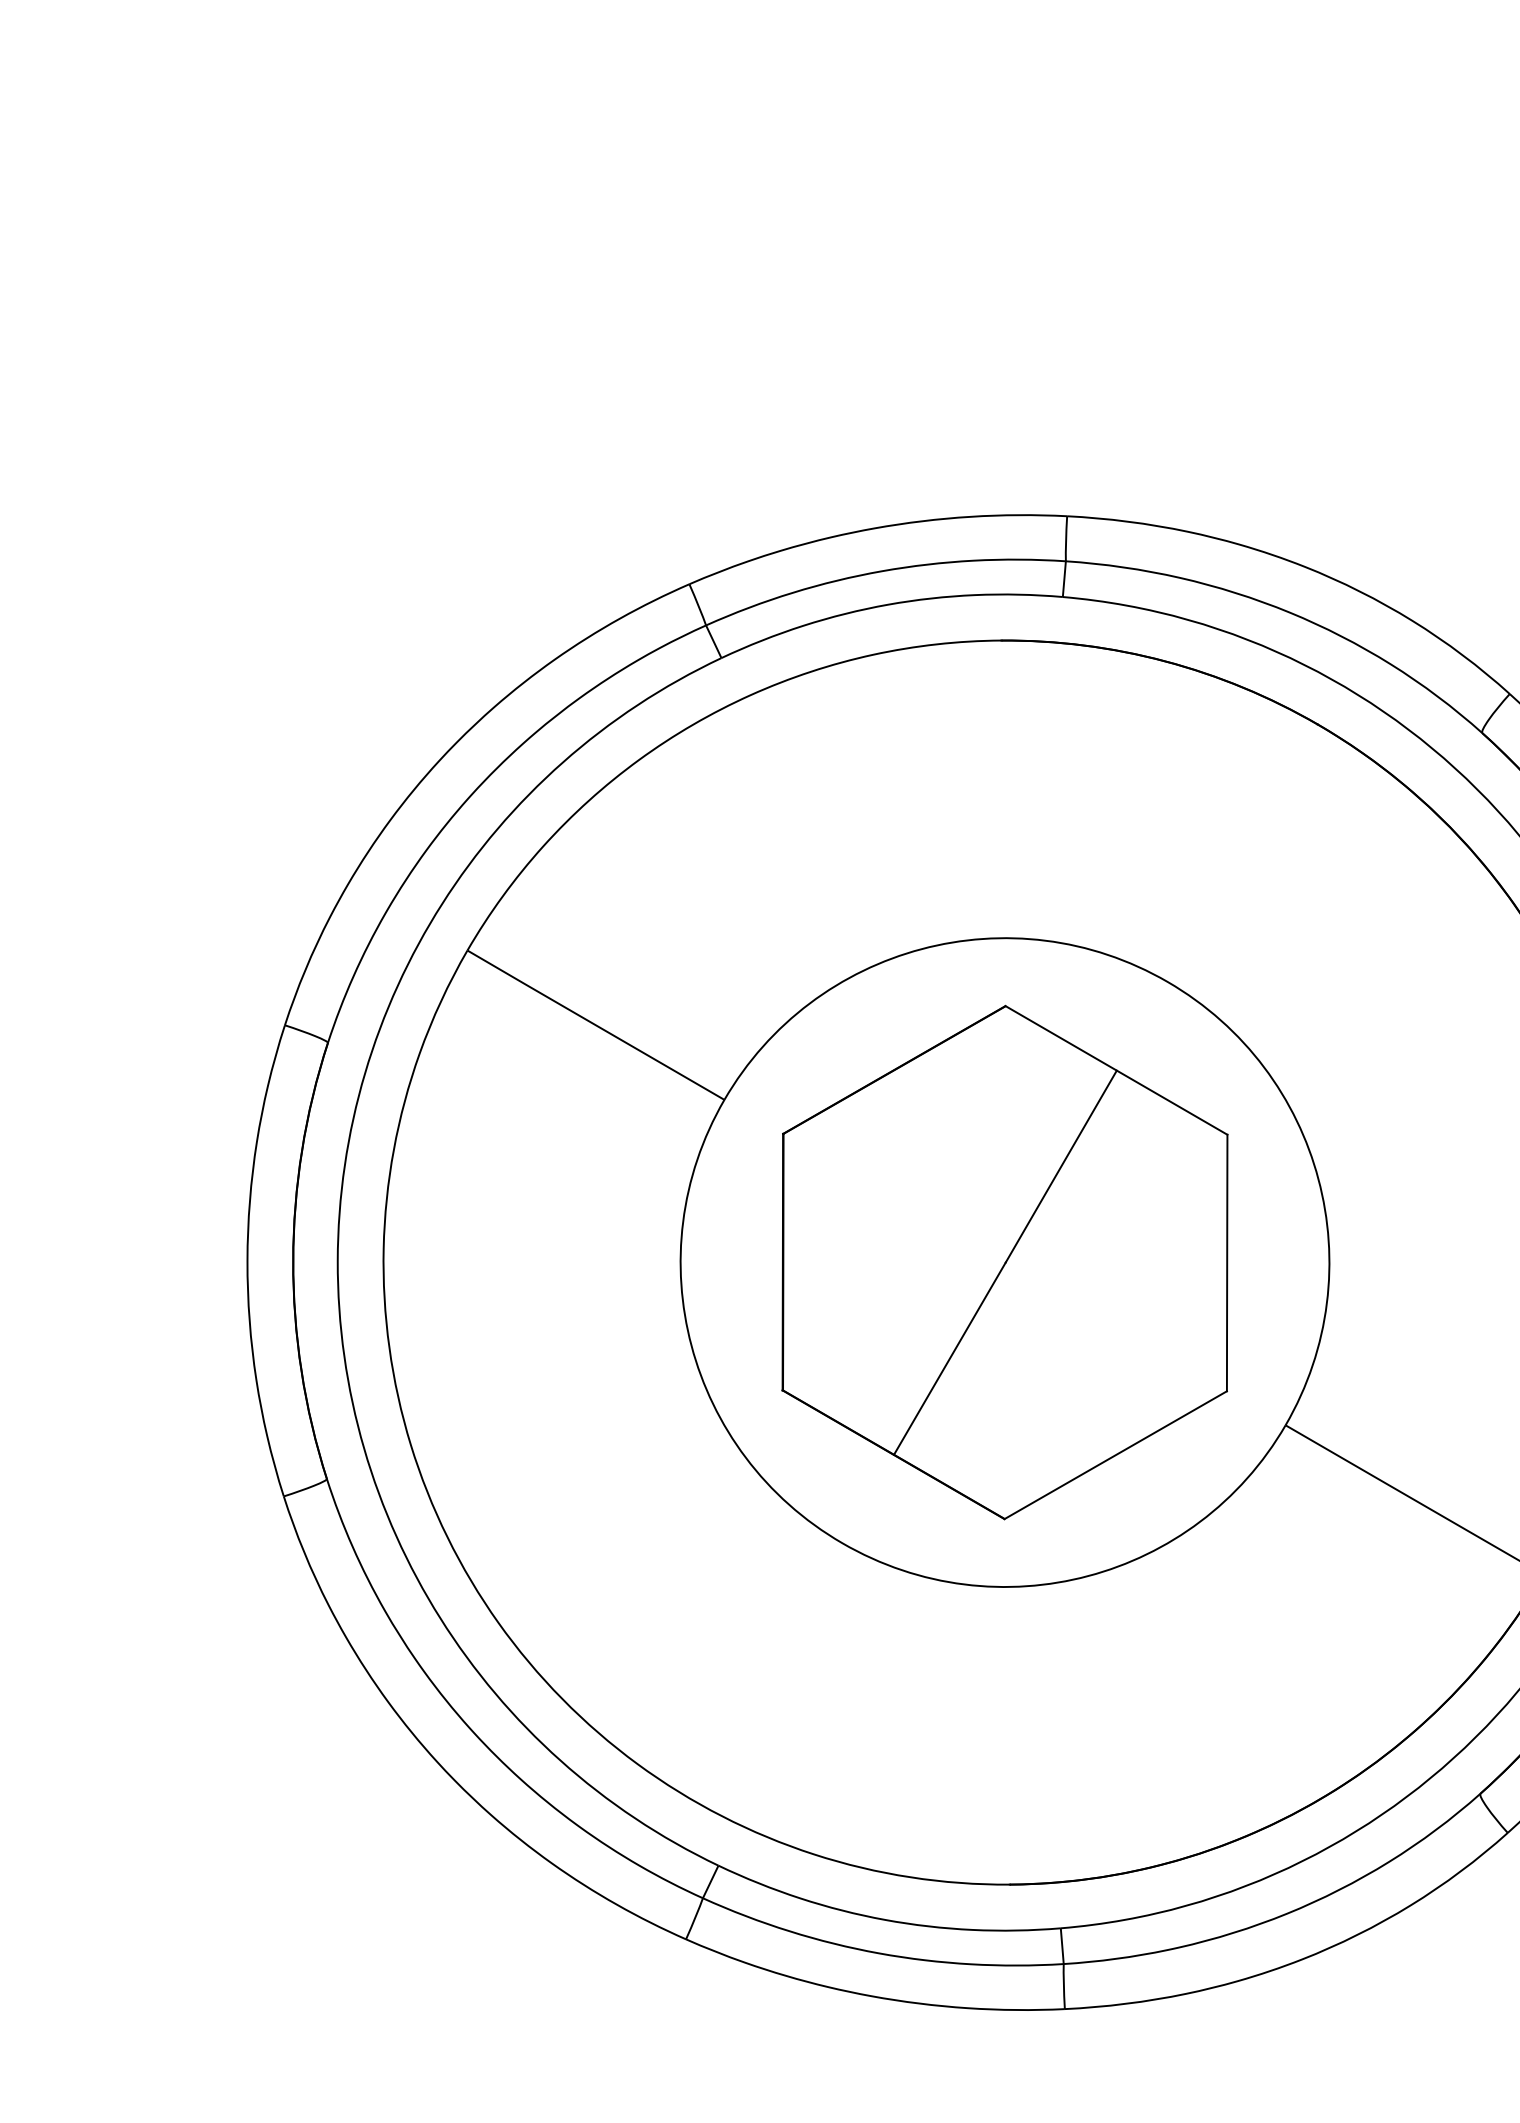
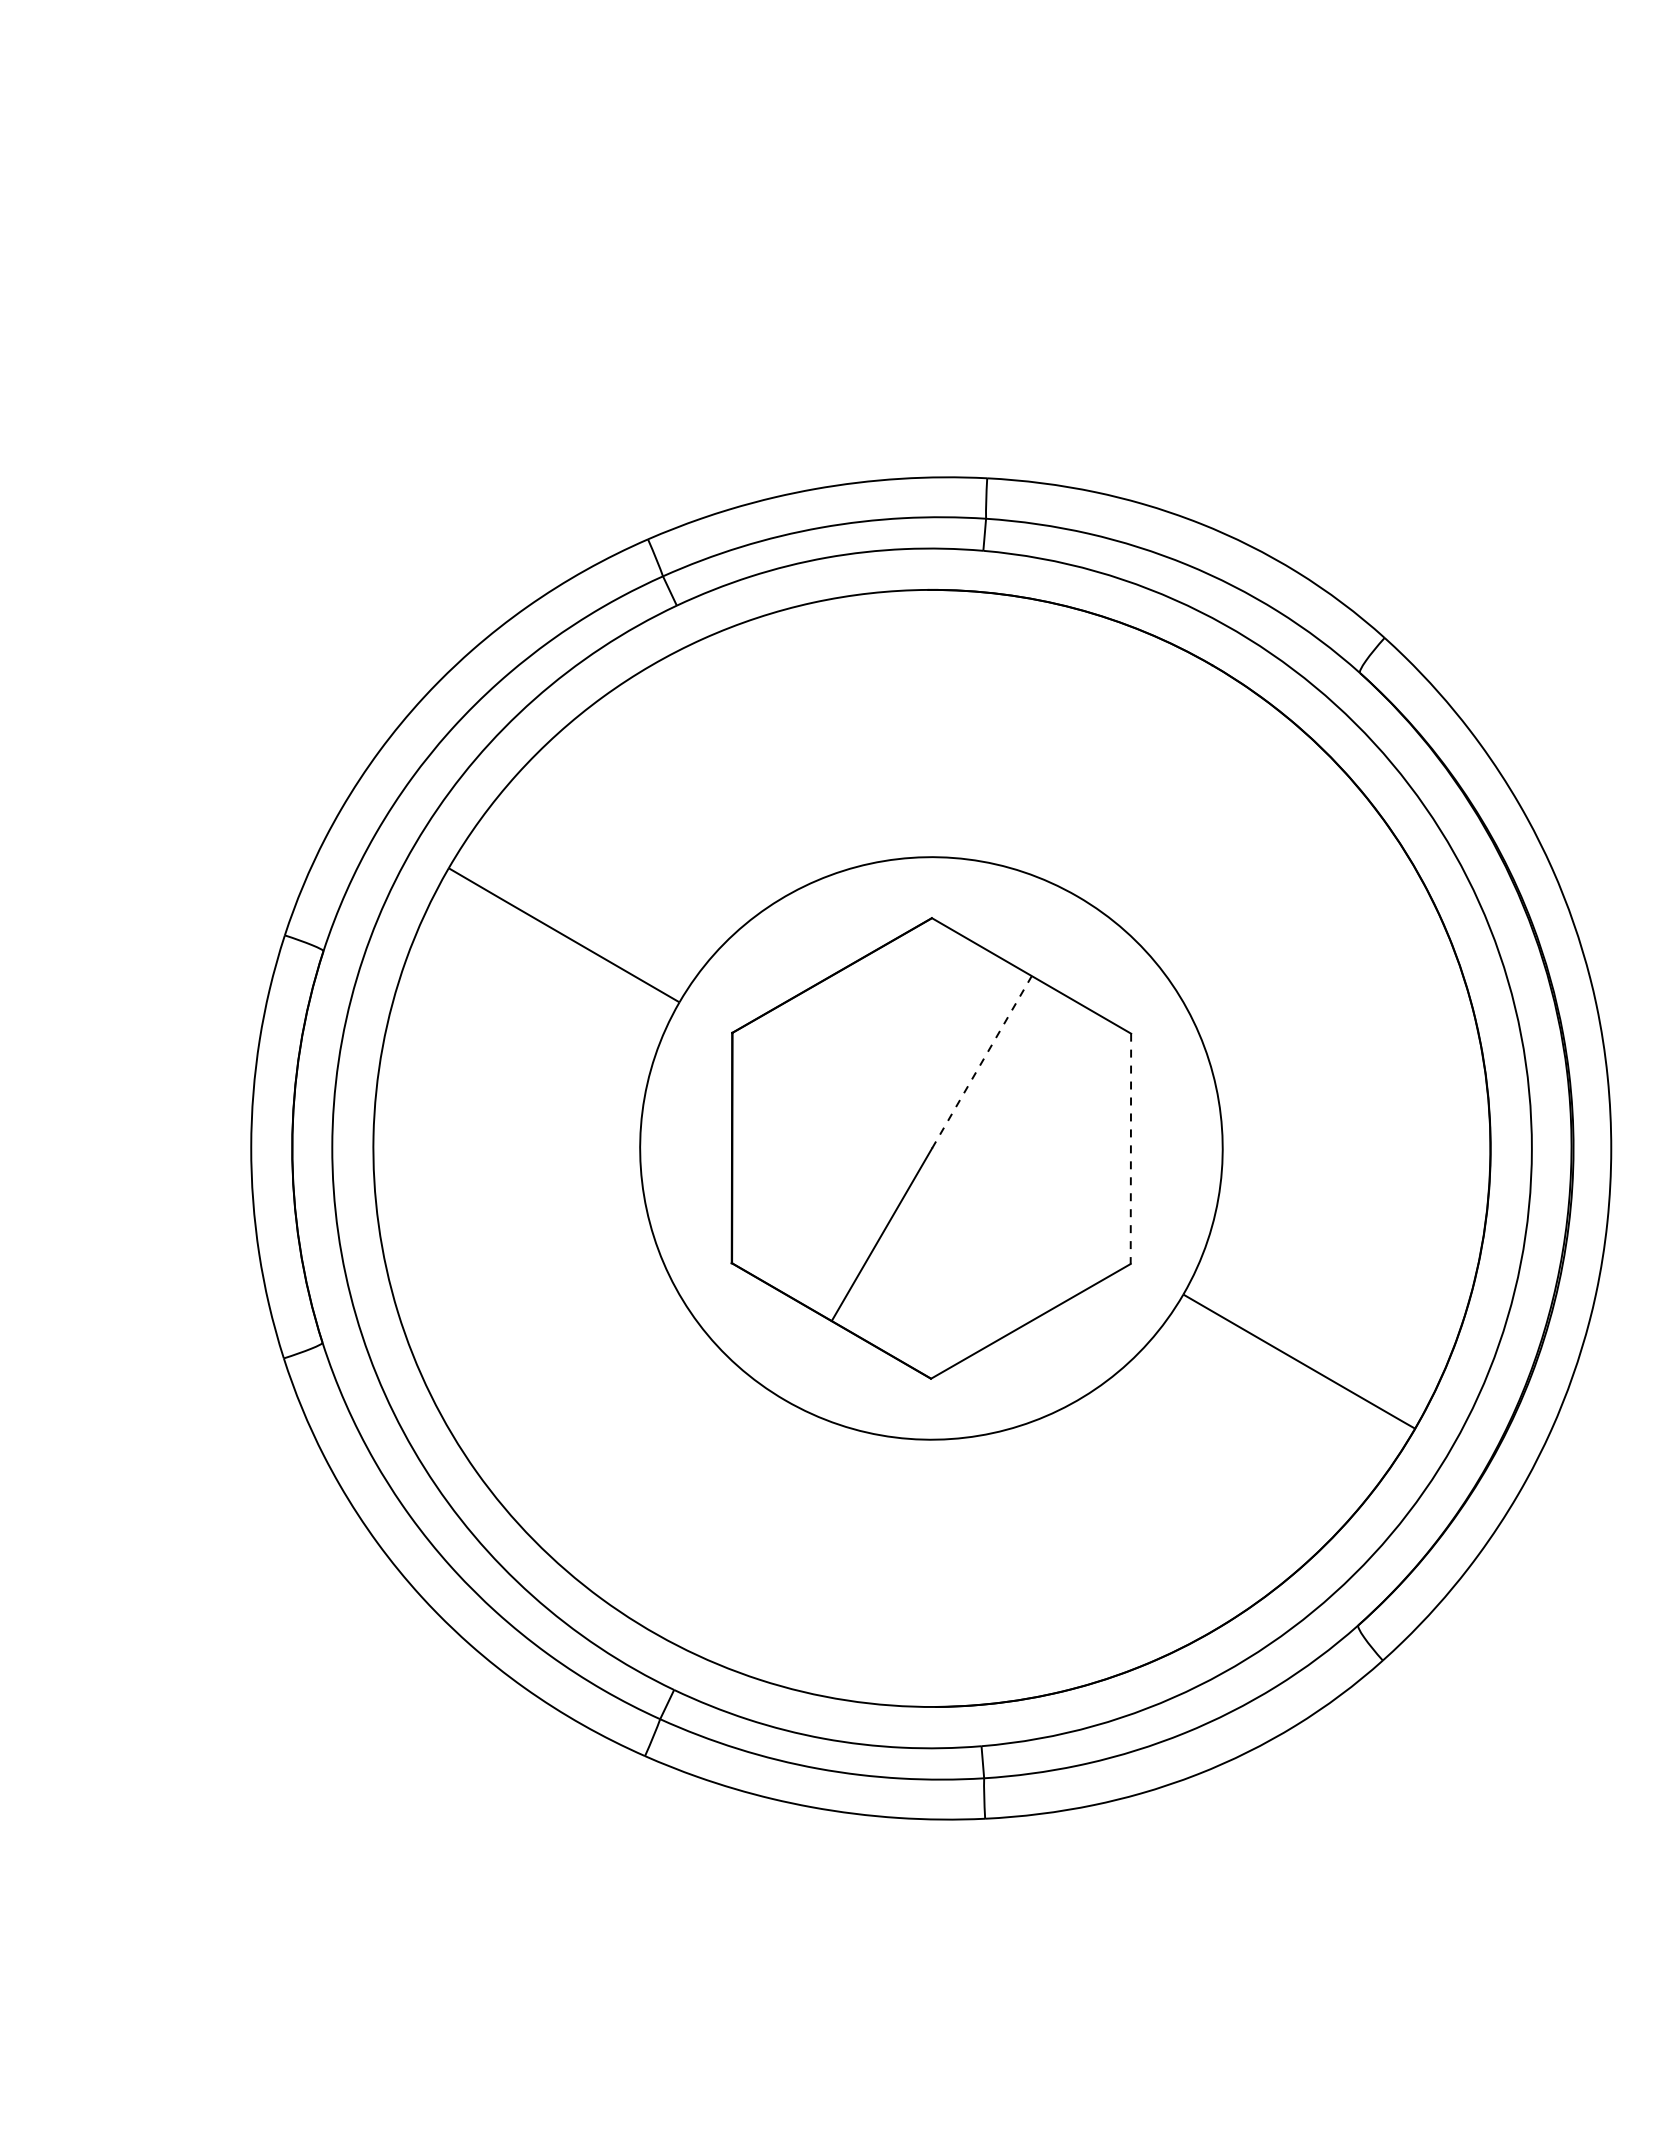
line: (1060, 1166) -> (981, 1062), solid -> dashed
line: (1226, 1263) -> (1130, 1149), solid -> dashed

